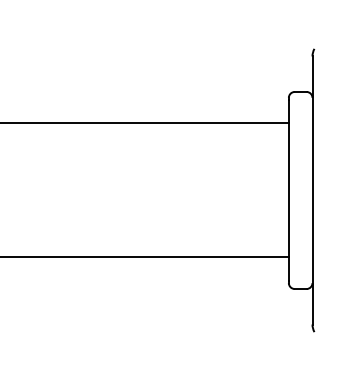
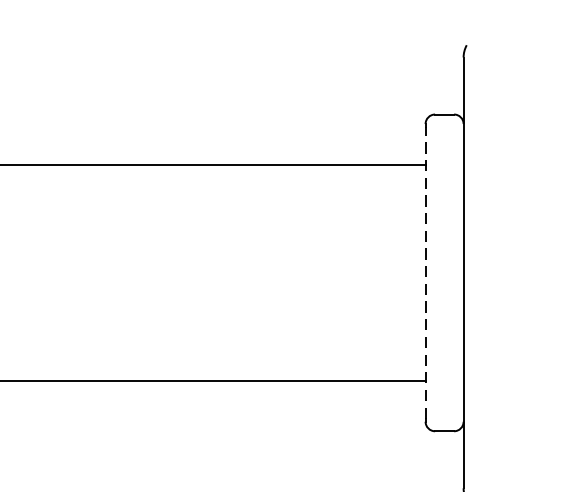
line: (288, 190) -> (425, 272), solid -> dashed

